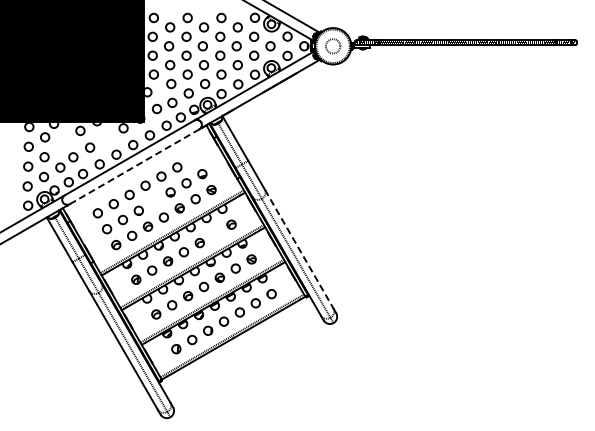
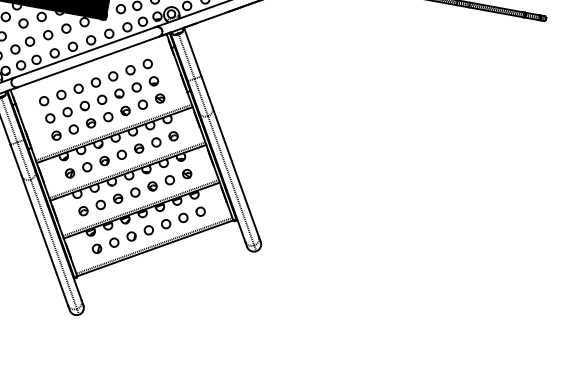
circle: (106, 137) -> (66, 28), added
circle: (63, 140) -> (23, 23), added
circle: (193, 158) -> (148, 64), added
line: (134, 166) -> (88, 61), dashed -> solid
circle: (154, 201) -> (101, 99), added
circle: (215, 233) -> (156, 142), added
line: (299, 249) -> (236, 172), dashed -> solid

